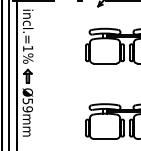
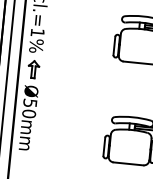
text: (27, 109) -> (28, 114), Ø59mm -> Ø50mm

